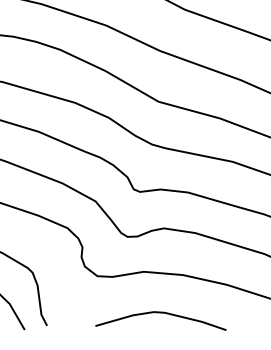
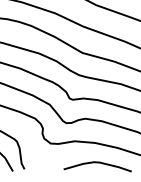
curve: (160, 314) -> (97, 163), moved

